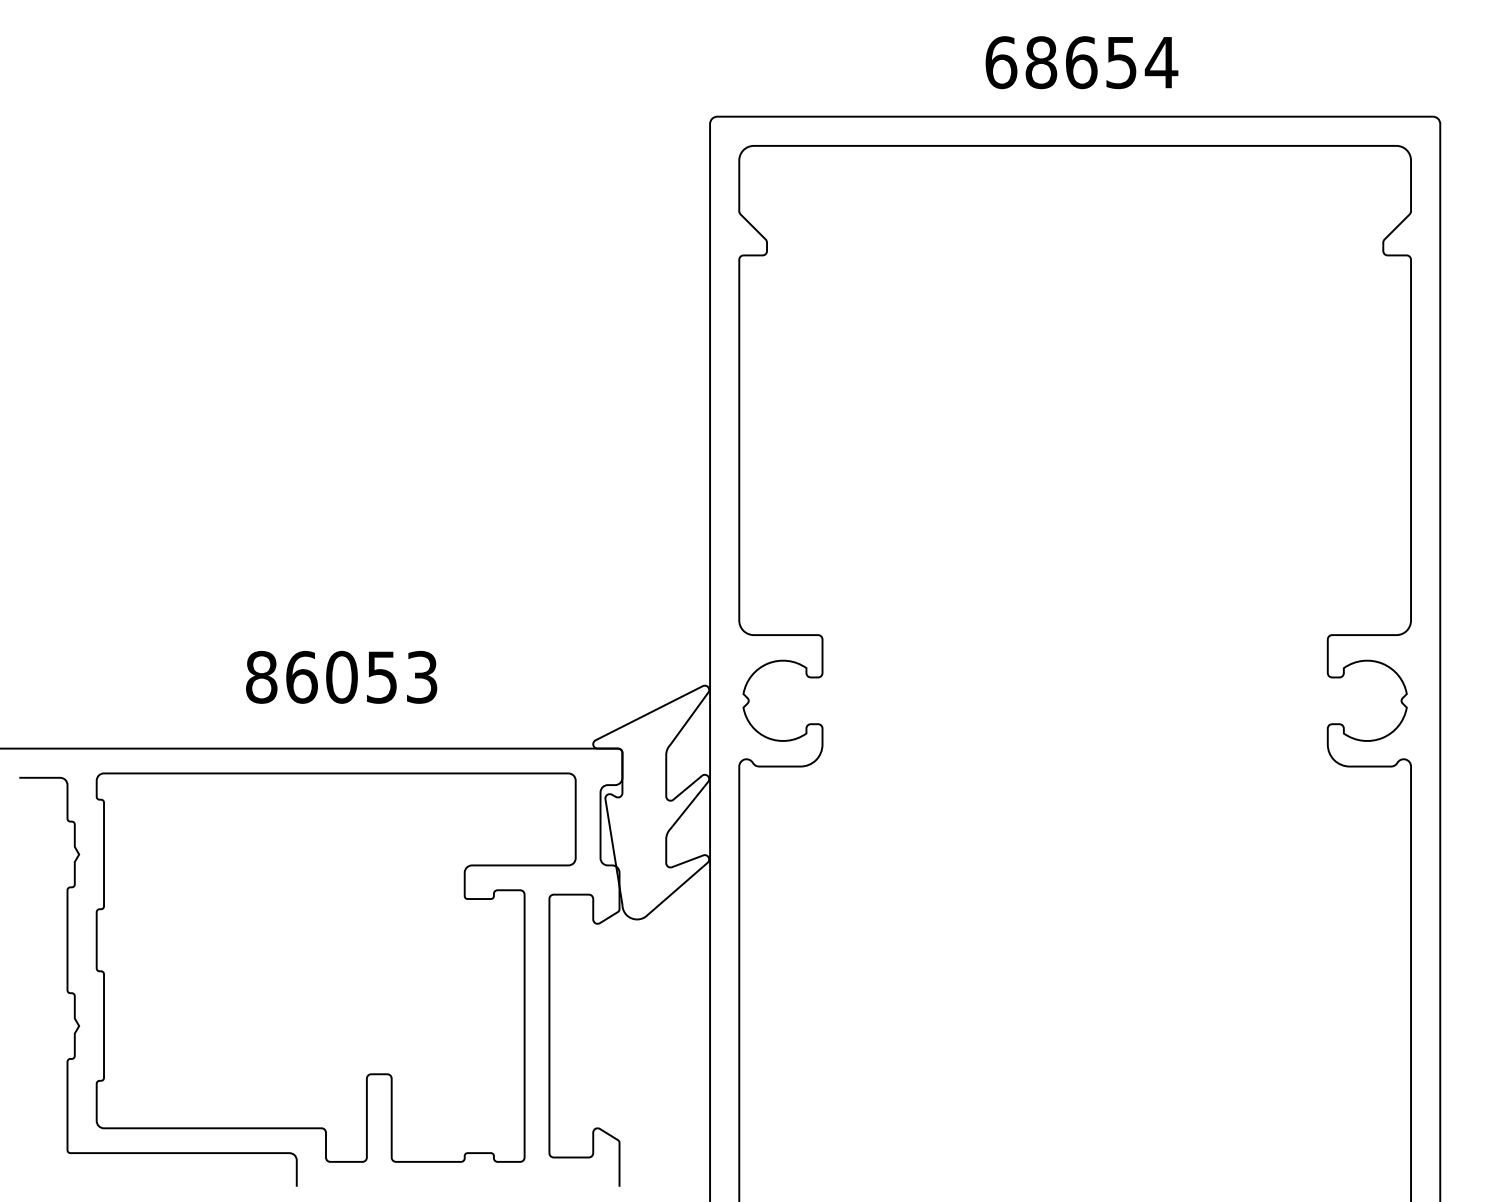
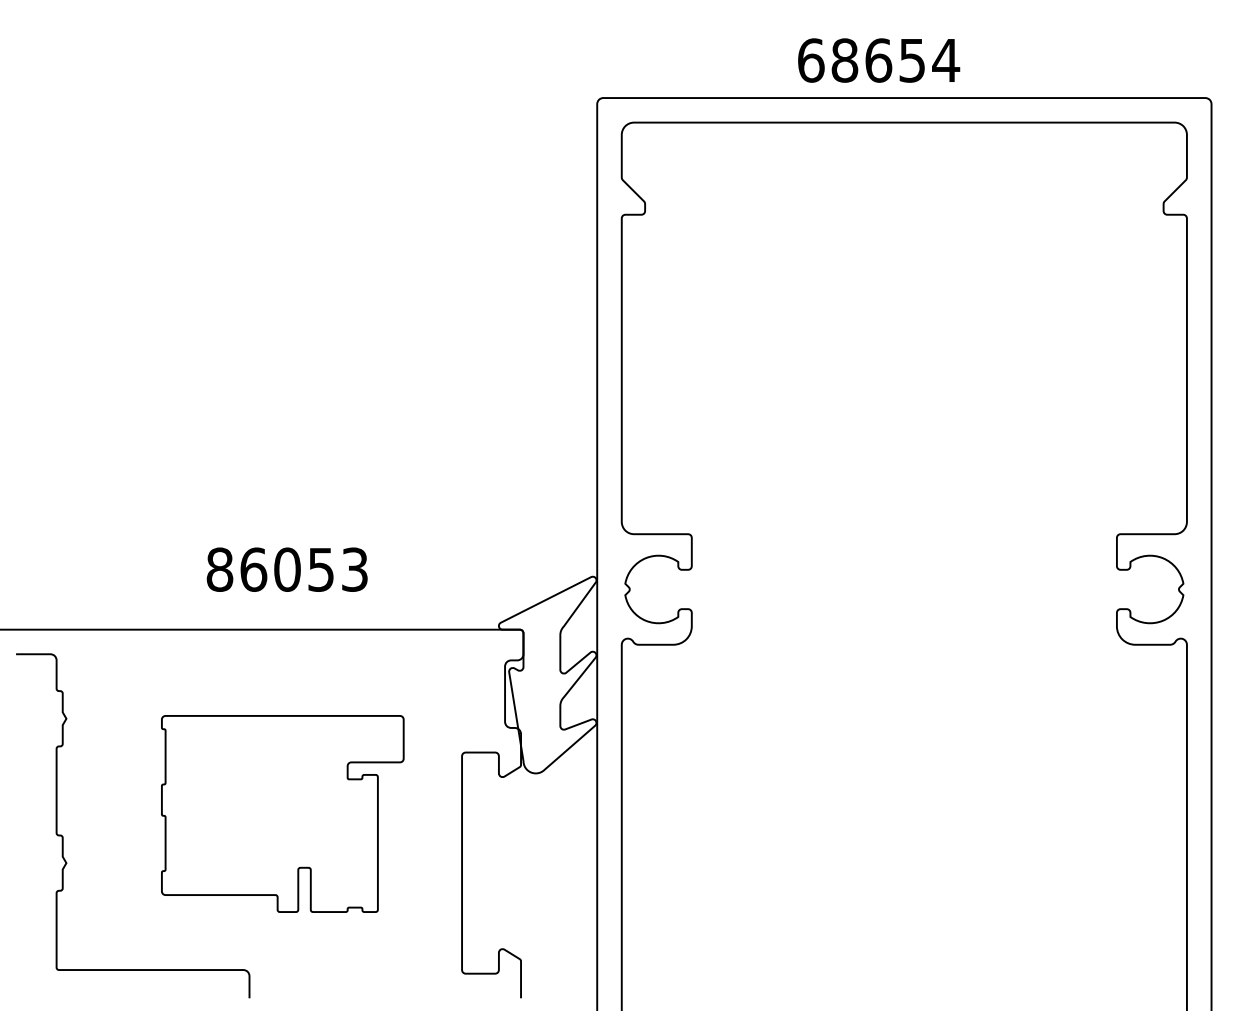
text: (1082, 62) -> (879, 60), moved
part: (335, 967) -> (282, 813), size x0.6

